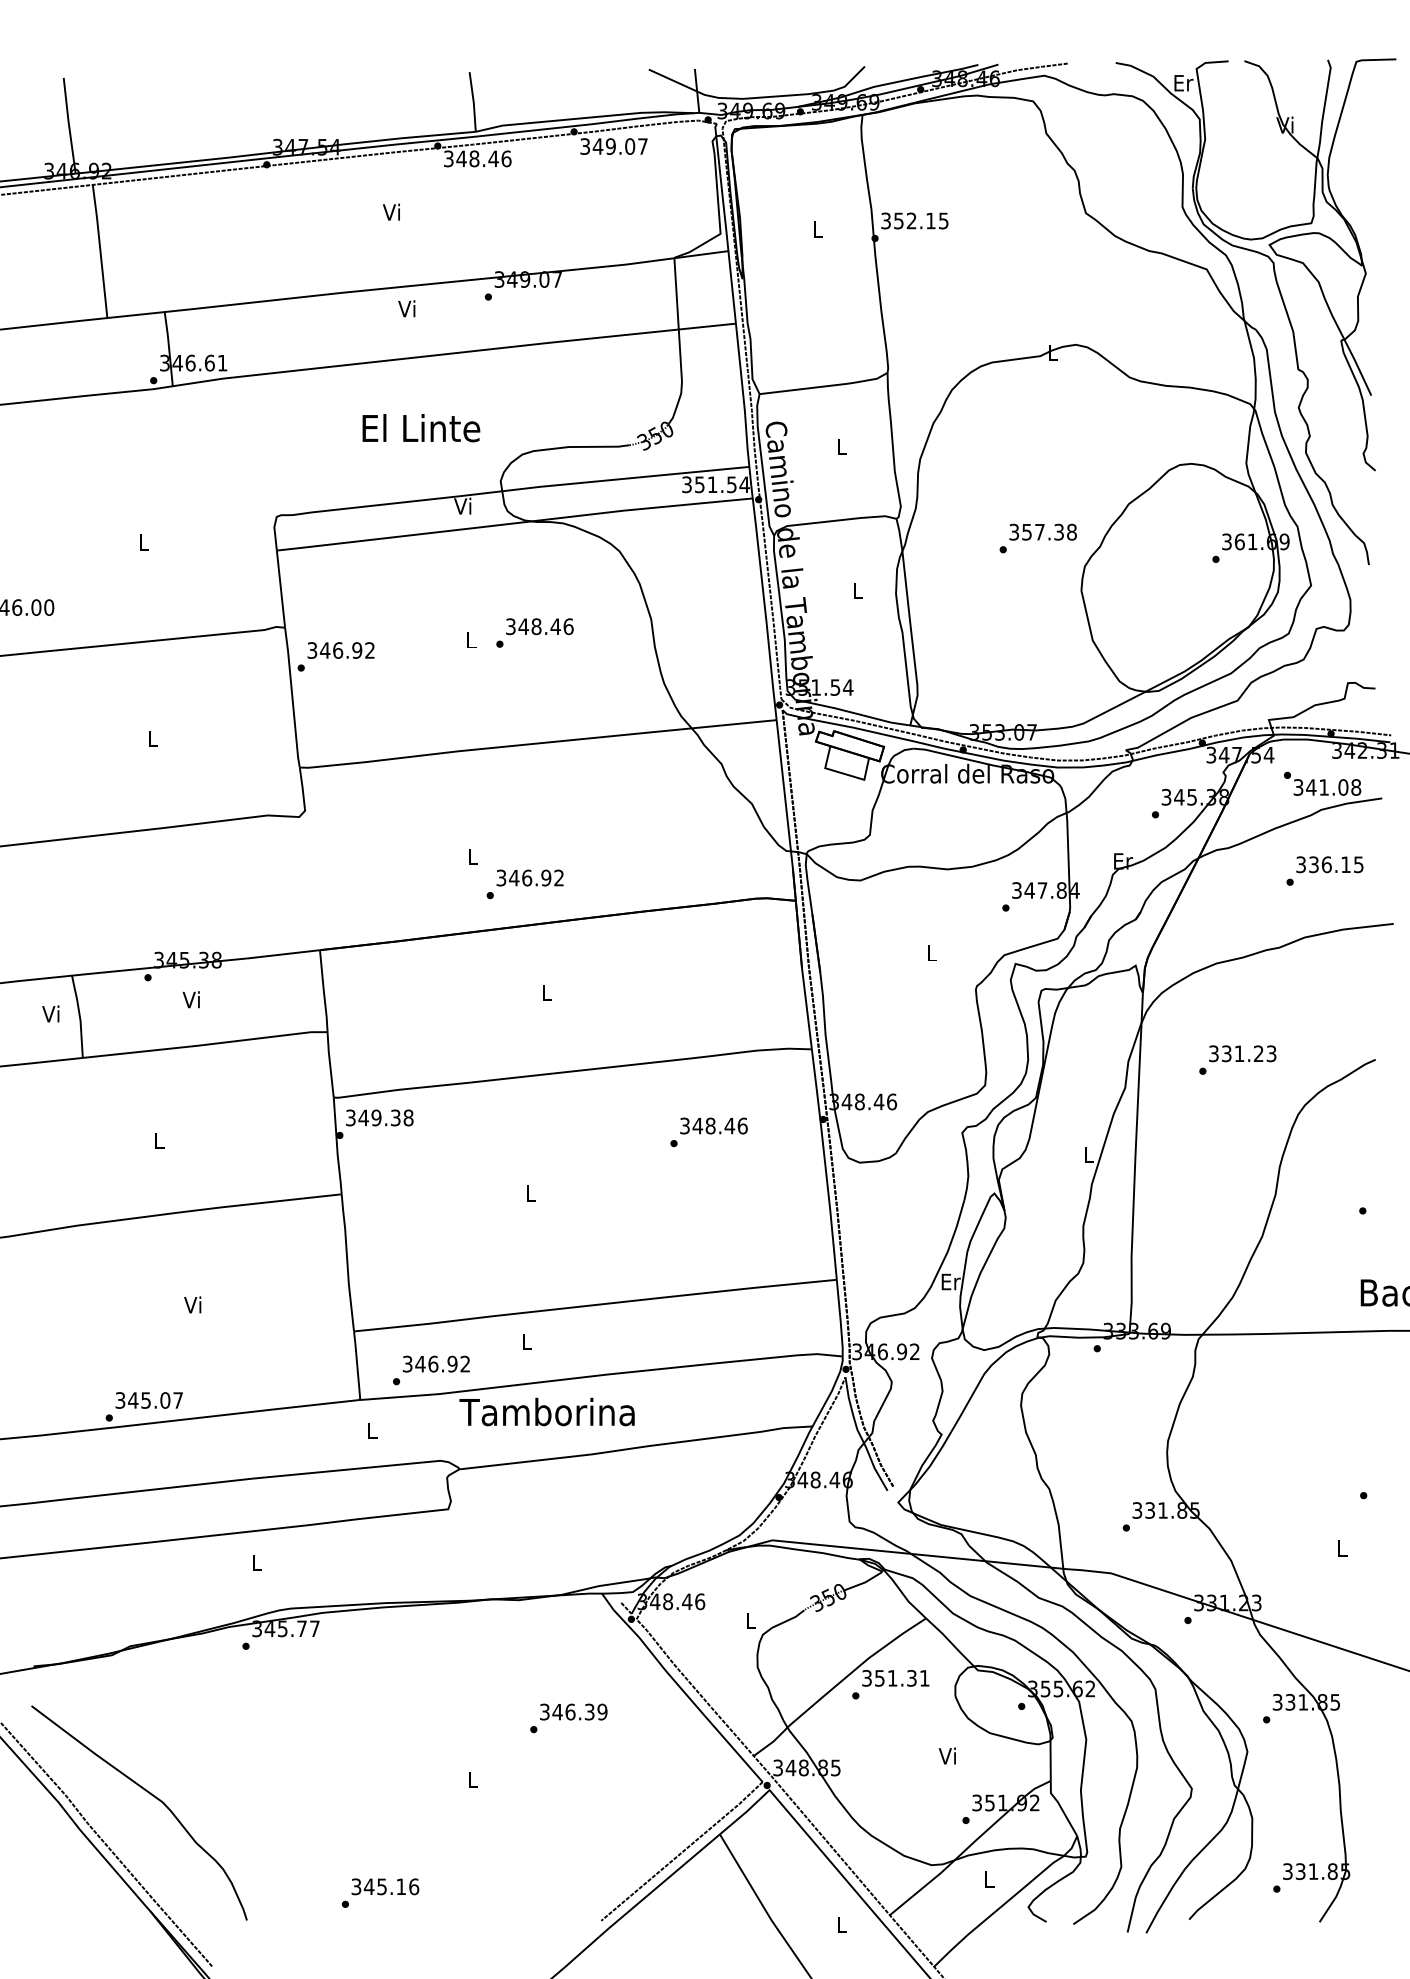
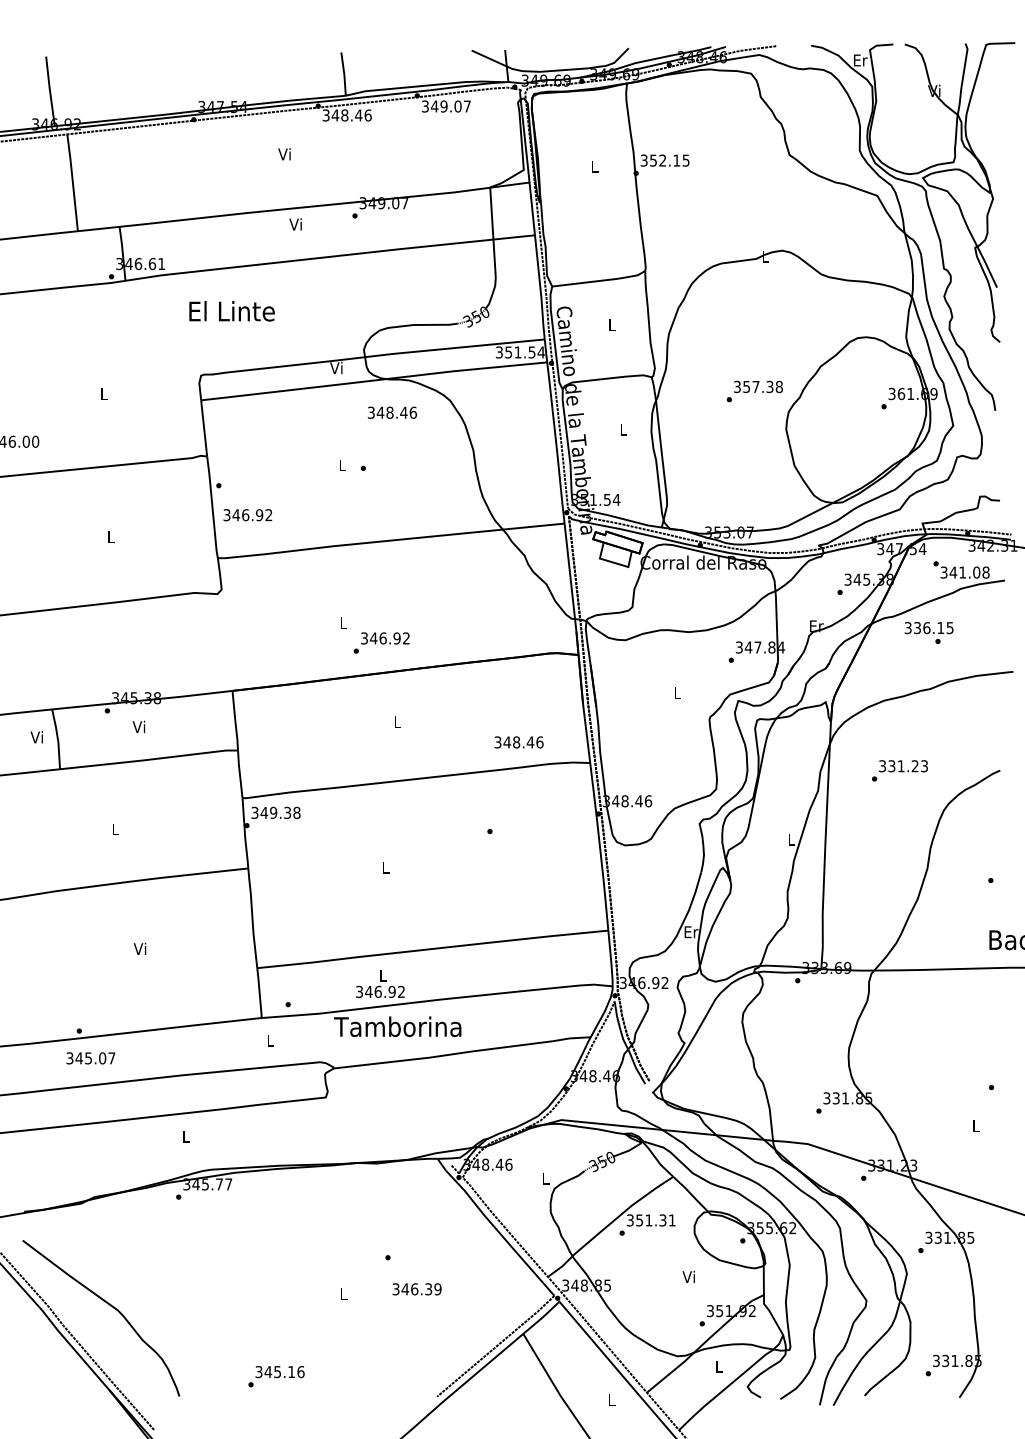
text: (421, 428) -> (232, 311), moved
text: (539, 626) -> (392, 412), moved
text: (340, 650) -> (247, 515), moved
text: (1329, 864) -> (928, 627), moved
text: (713, 1125) -> (518, 742), moved
text: (435, 1363) -> (379, 991), moved
text: (148, 1400) -> (90, 1058), moved
text: (573, 1711) -> (416, 1288), moved

